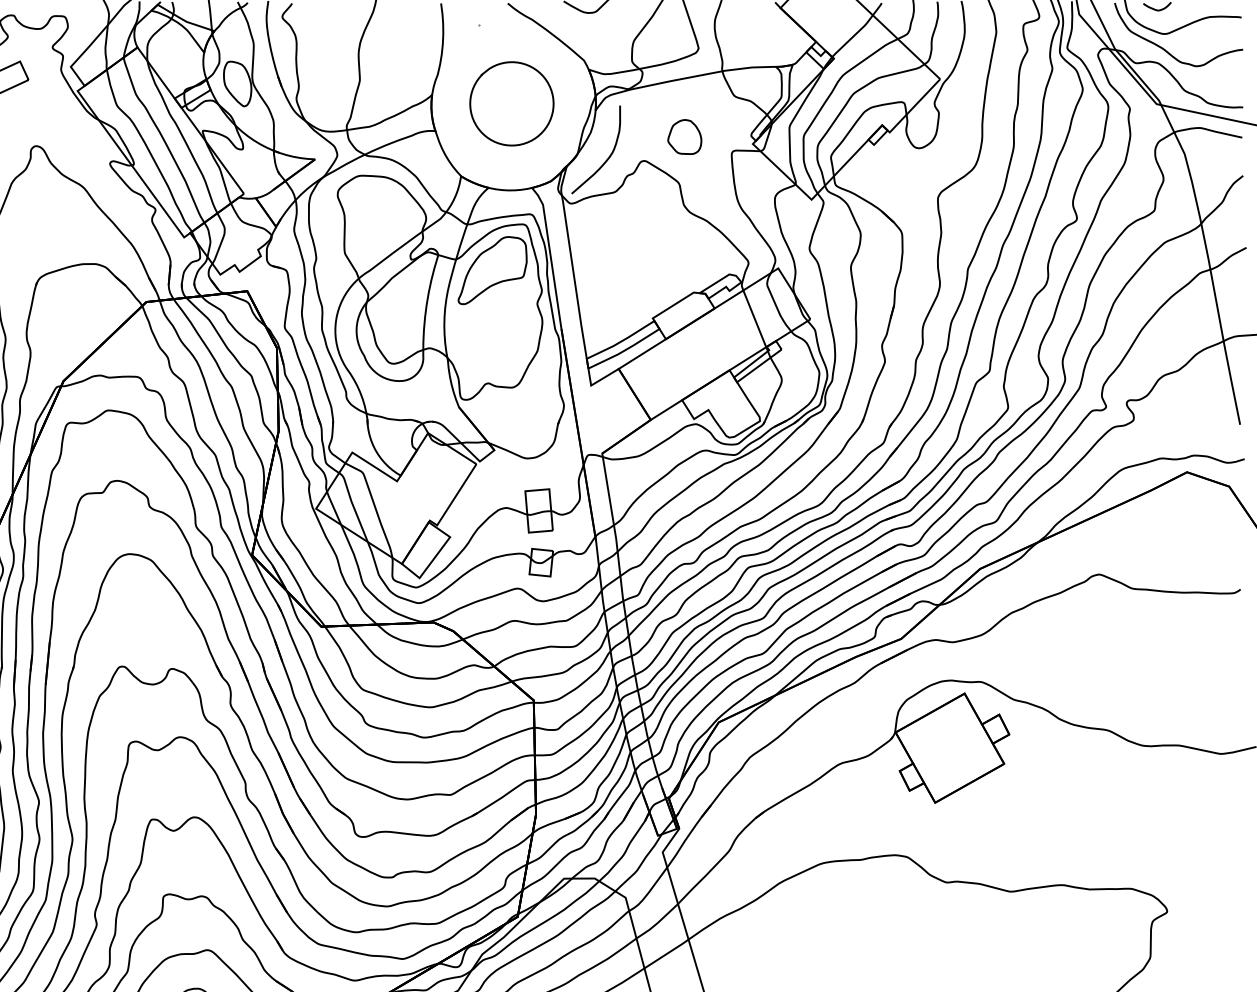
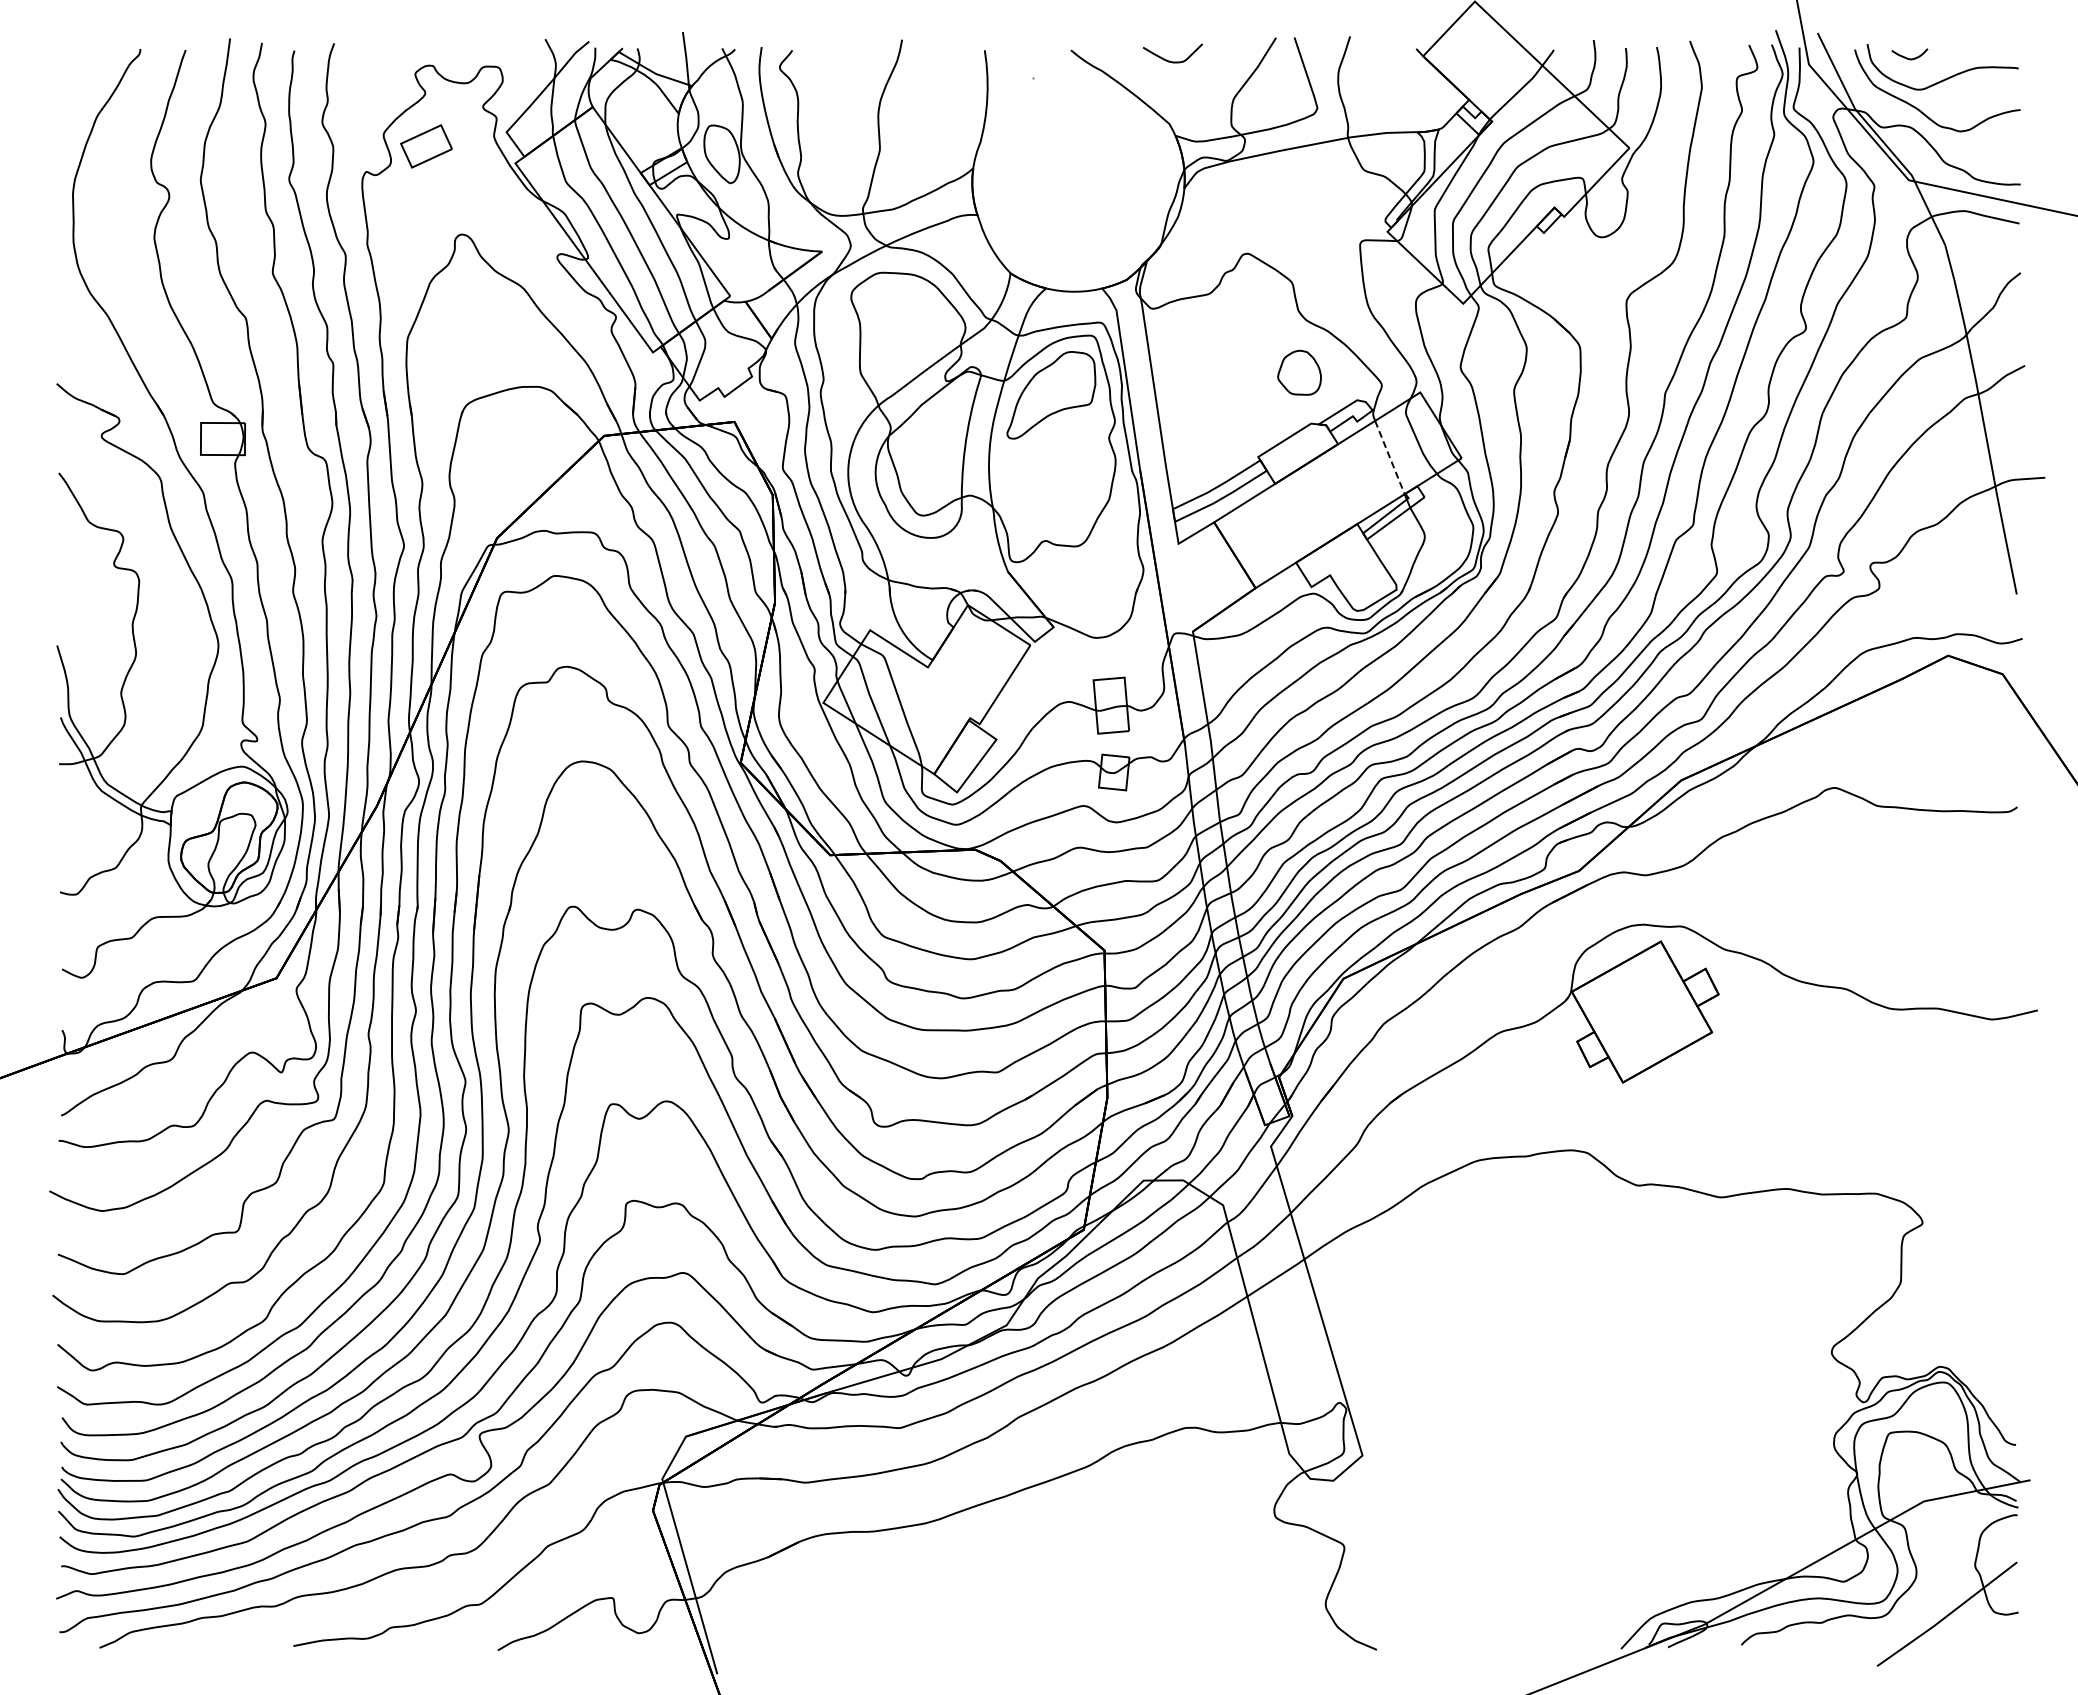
part: (511, 103) -> (1075, 179), removed
part: (684, 136) -> (1299, 372), moved
curve: (607, 158) -> (1199, 250), removed
line: (754, 318) -> (1389, 457), solid -> dashed

